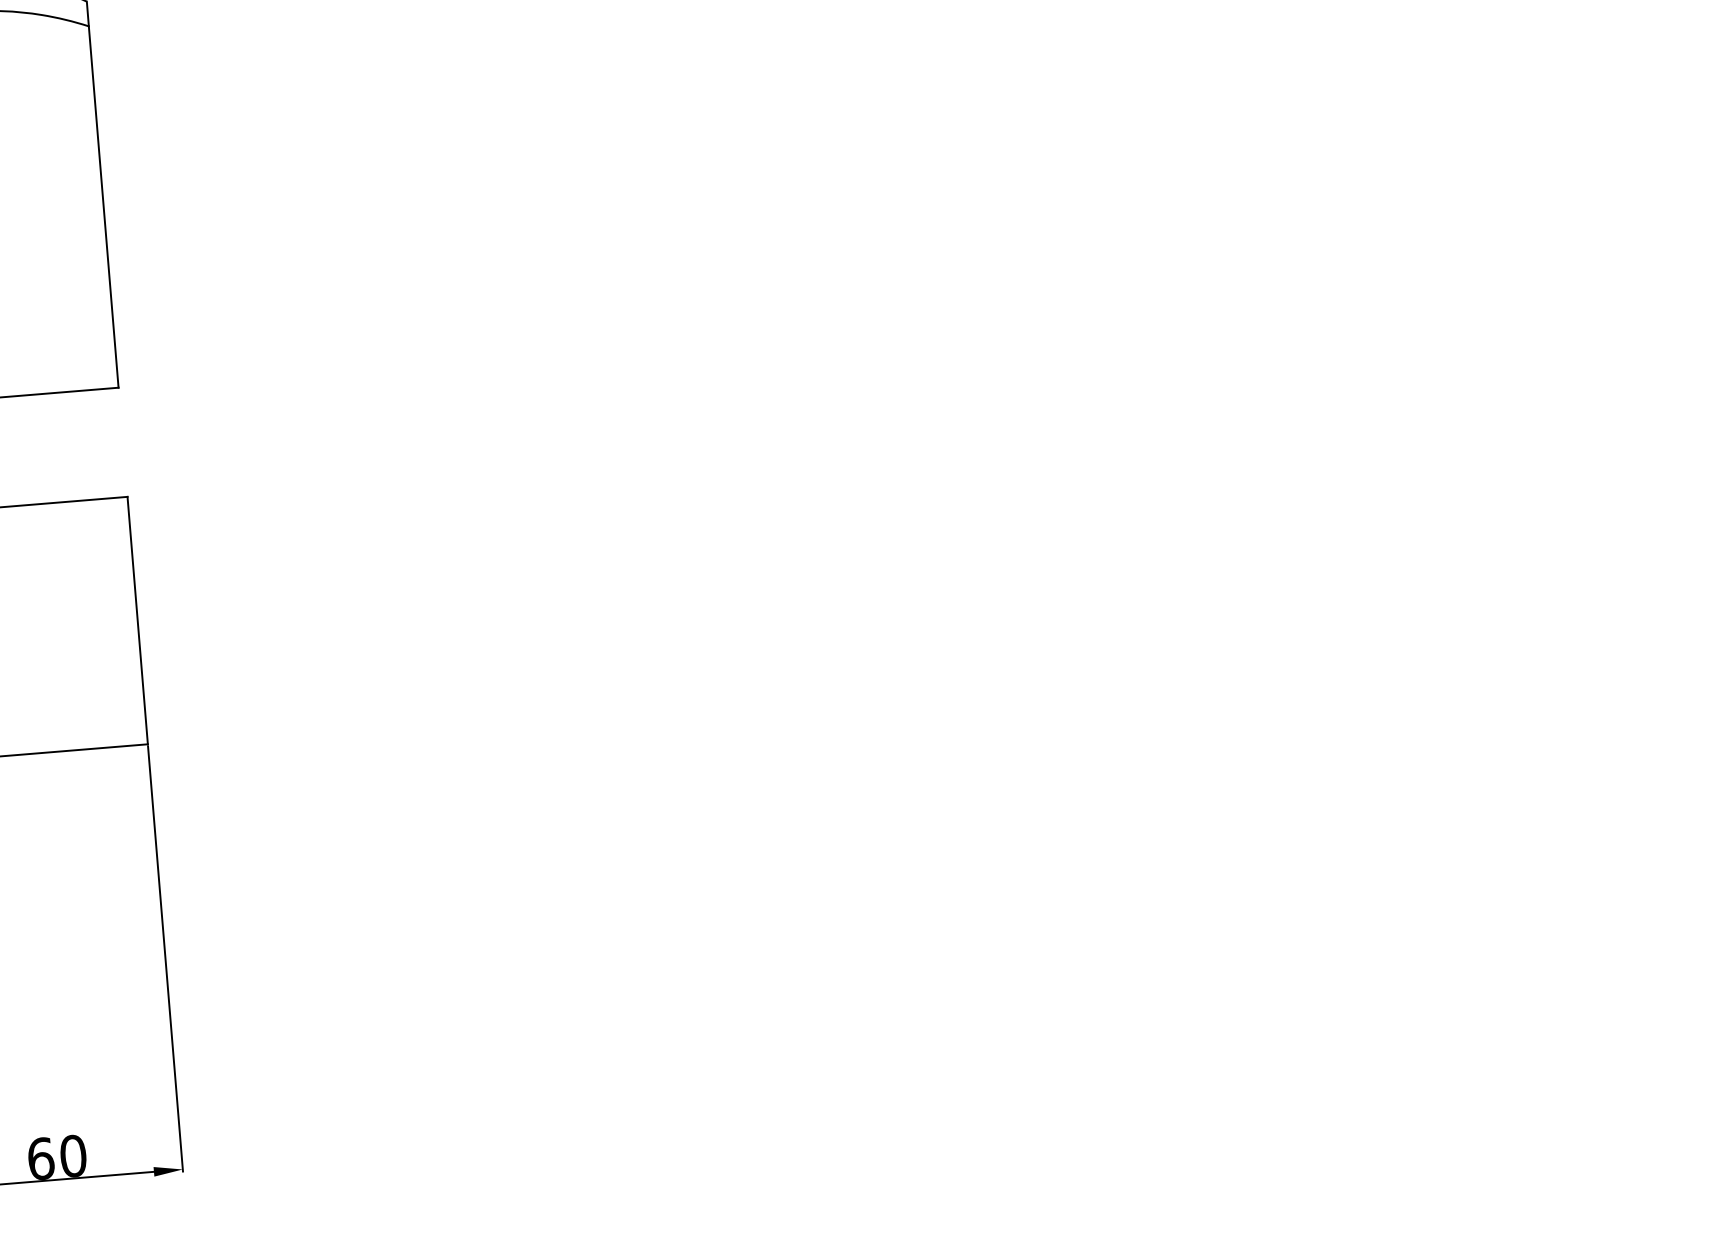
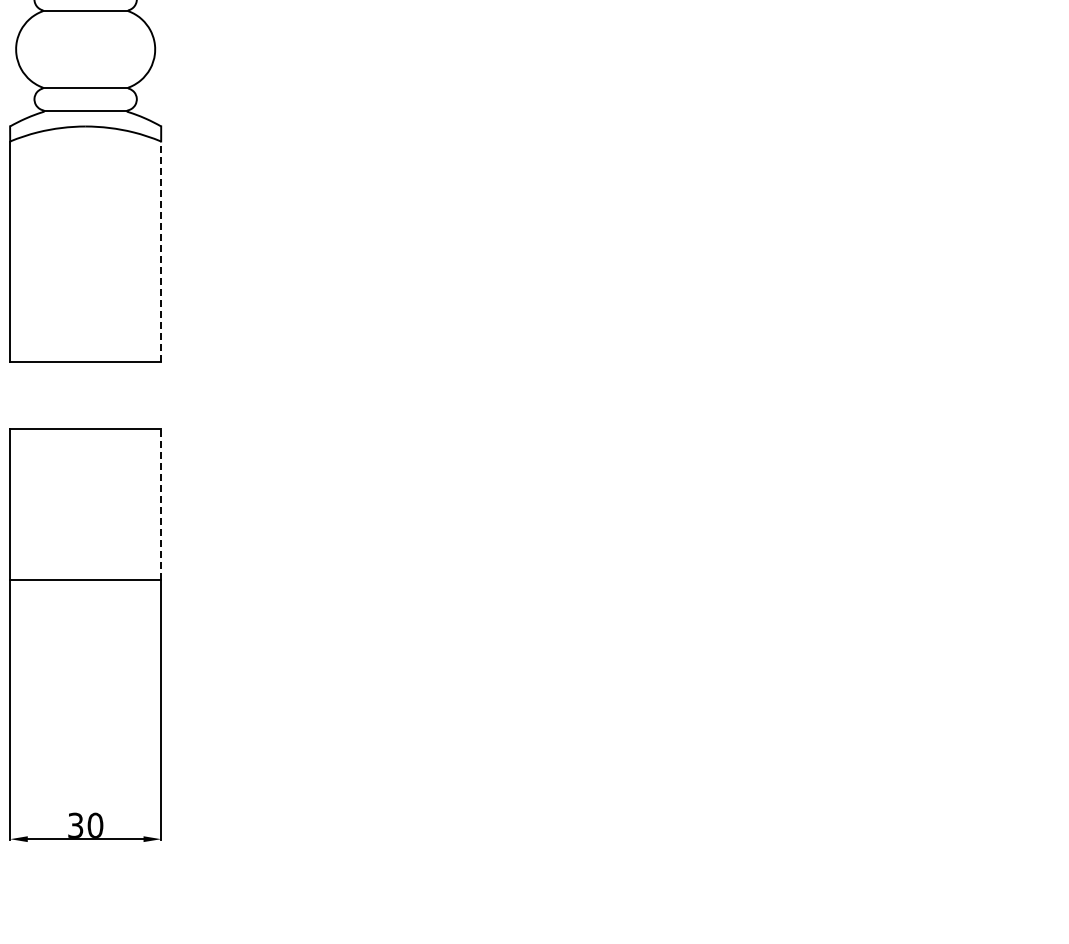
line: (104, 206) -> (161, 251), solid -> dashed
line: (138, 621) -> (161, 504), solid -> dashed
text: (40, 1156) -> (75, 824), 60 -> 30

